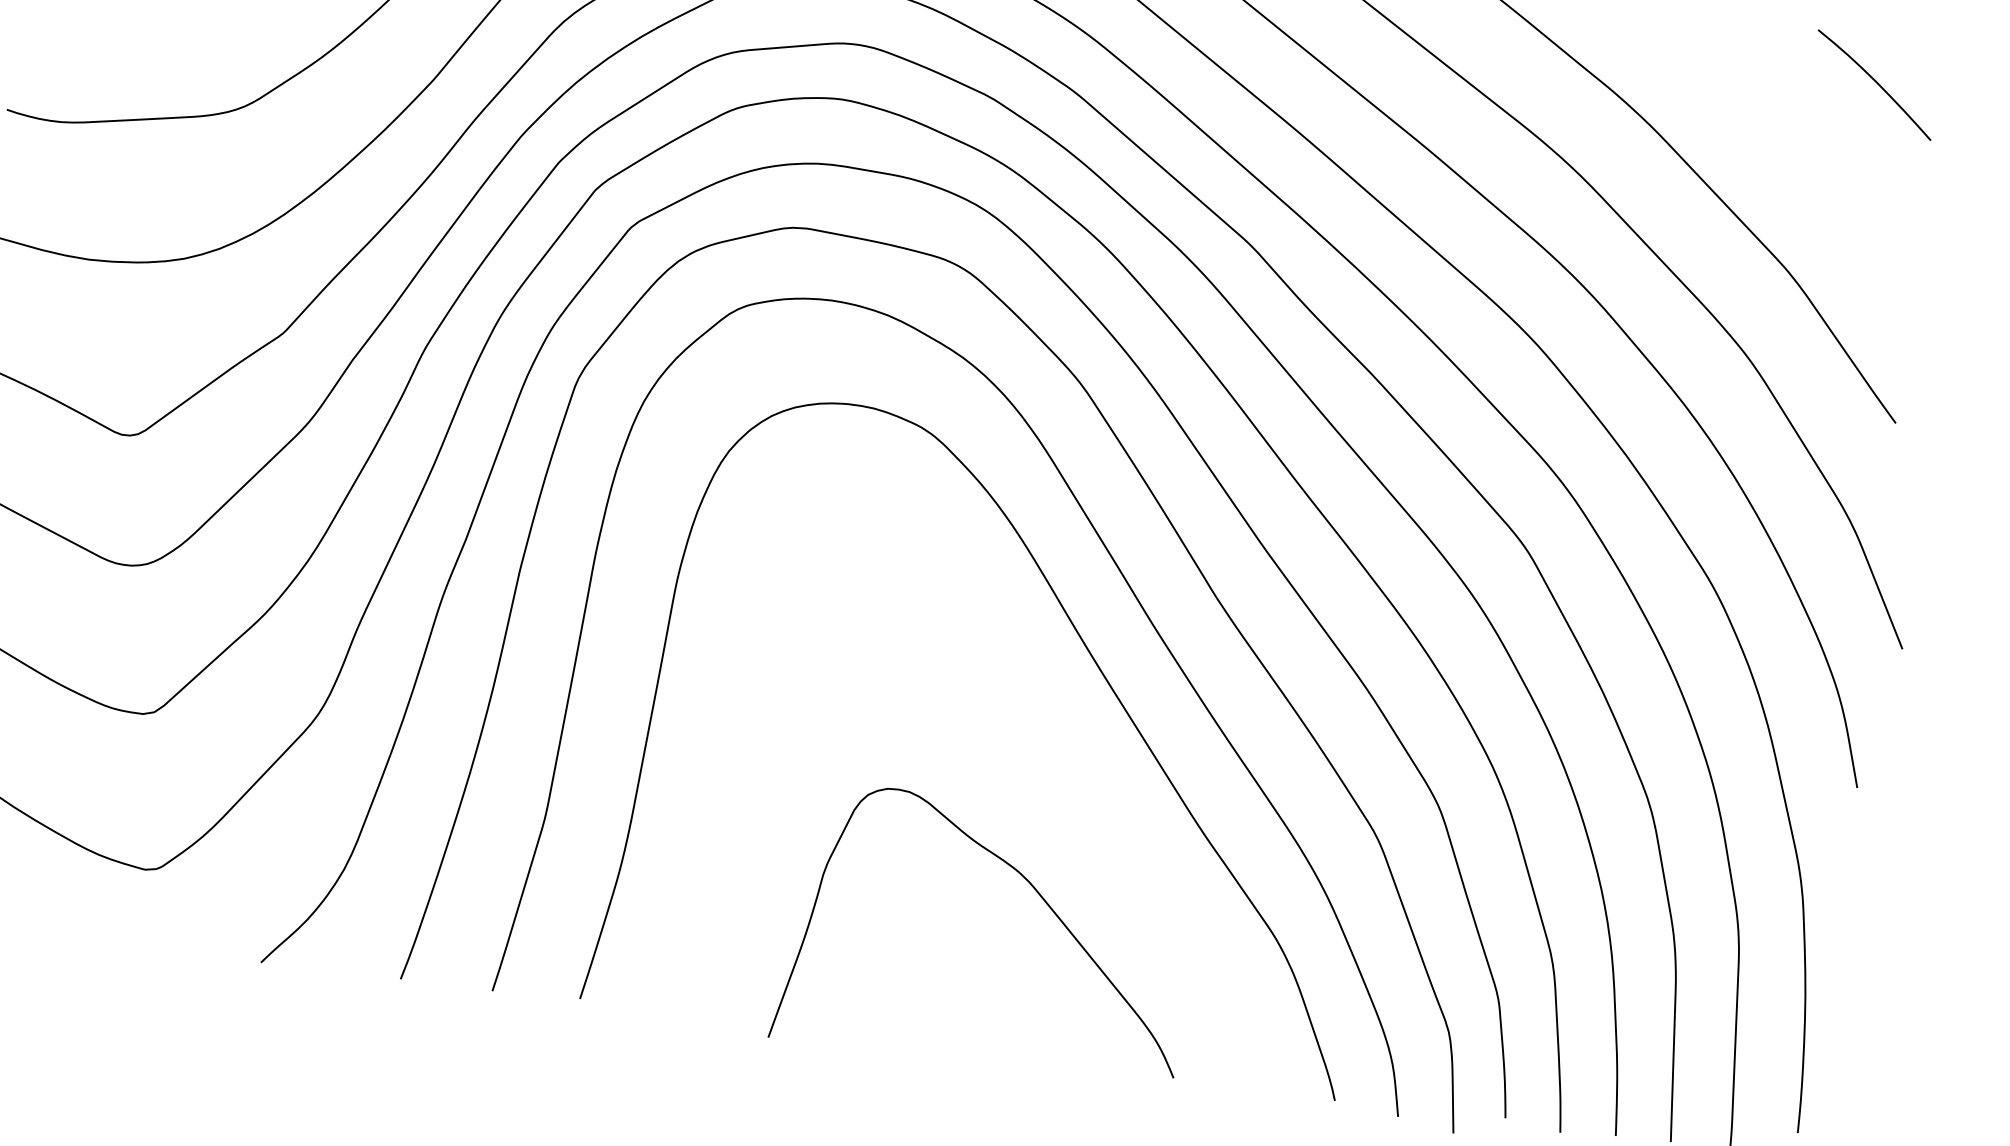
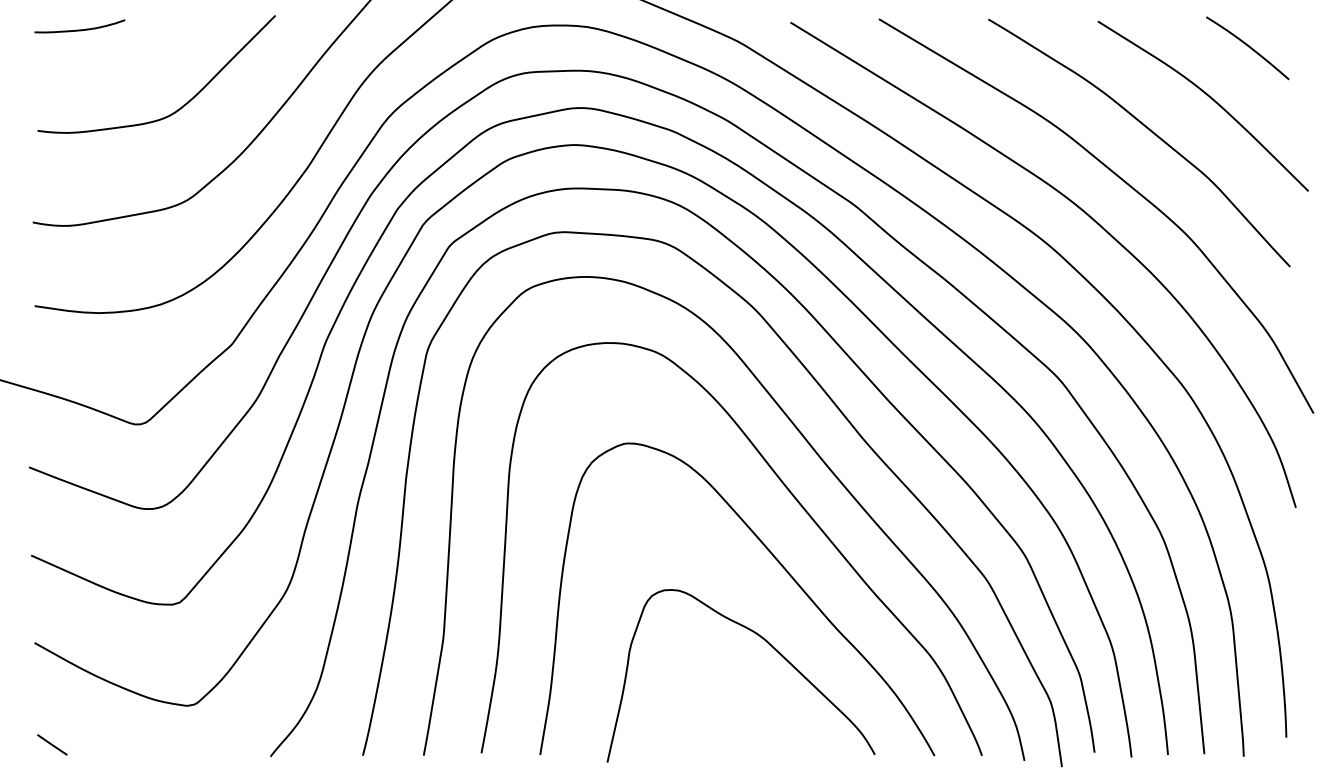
curve: (1804, 150) -> (1207, 96), added
curve: (1066, 772) -> (779, 564), added

